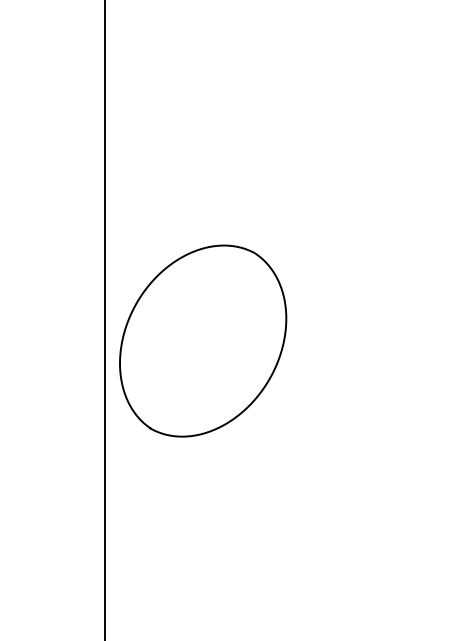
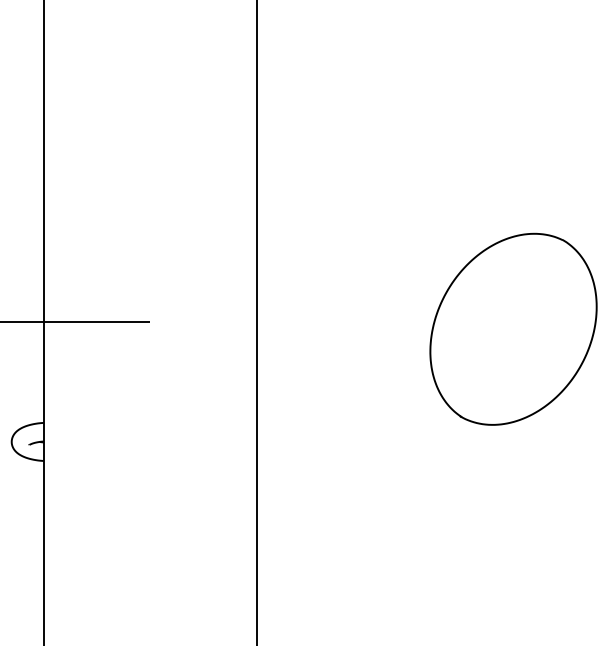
part: (203, 340) -> (513, 328), moved

